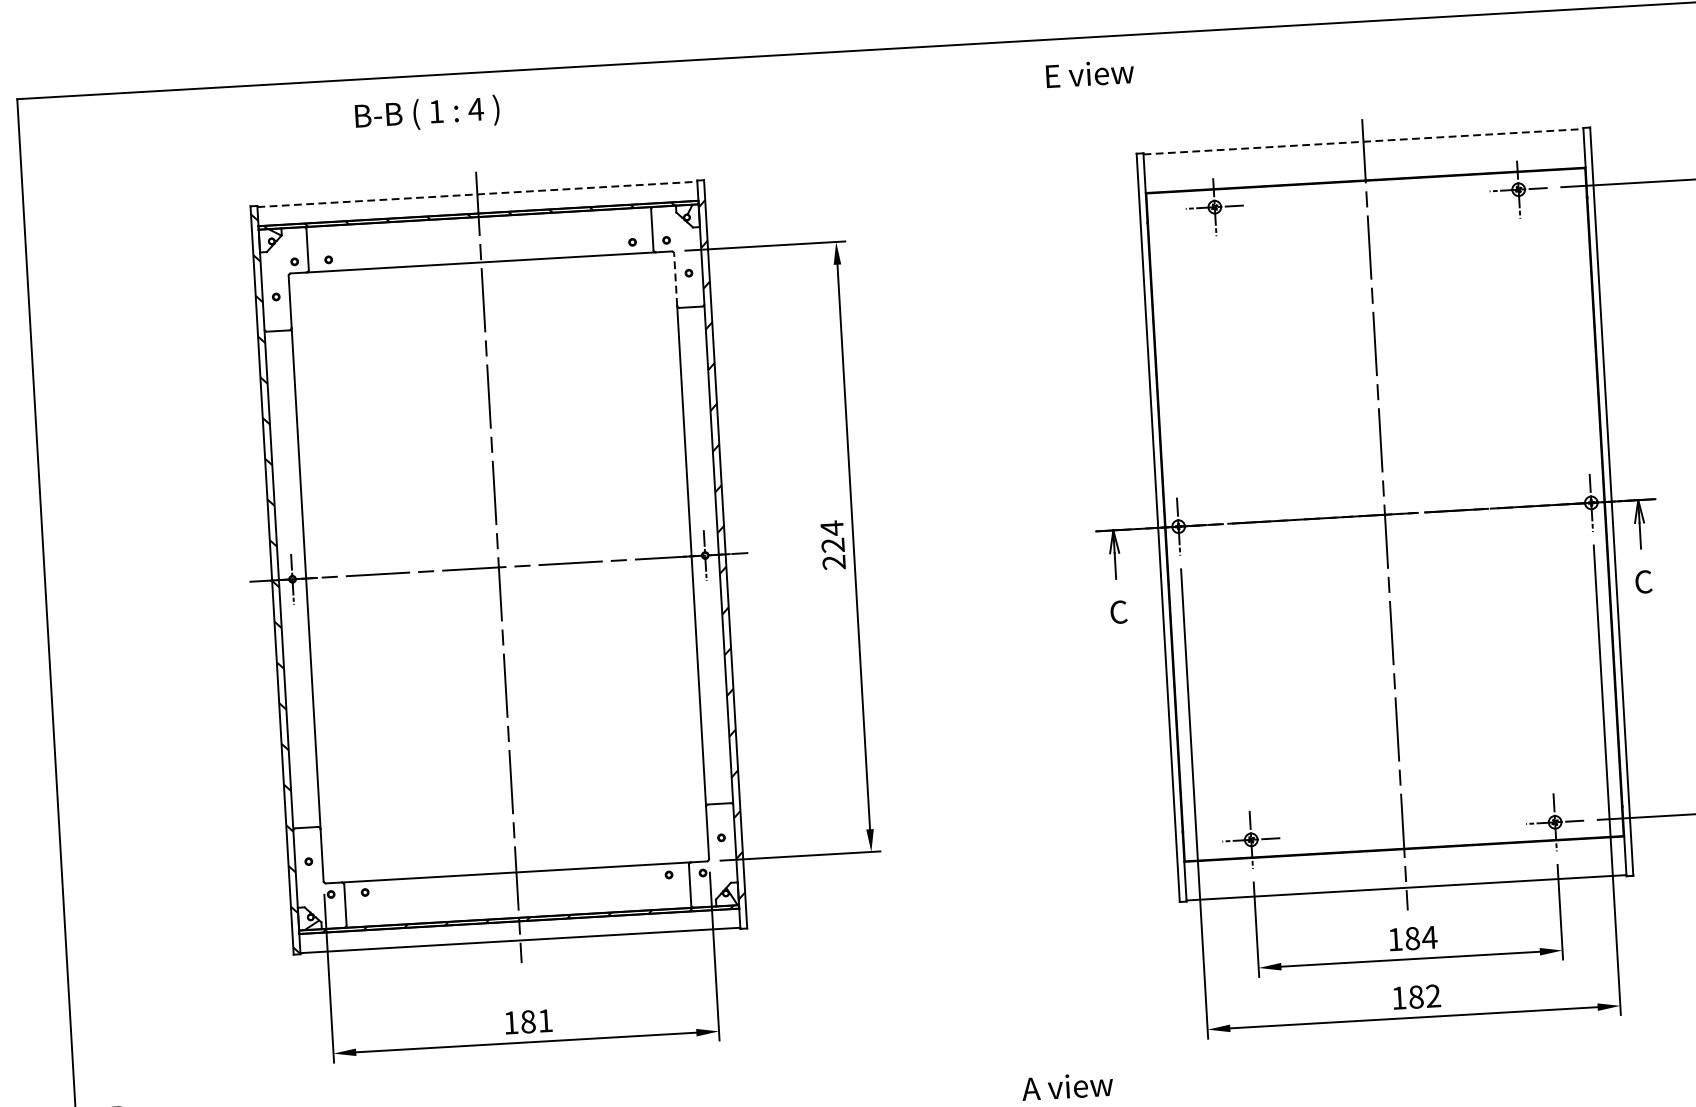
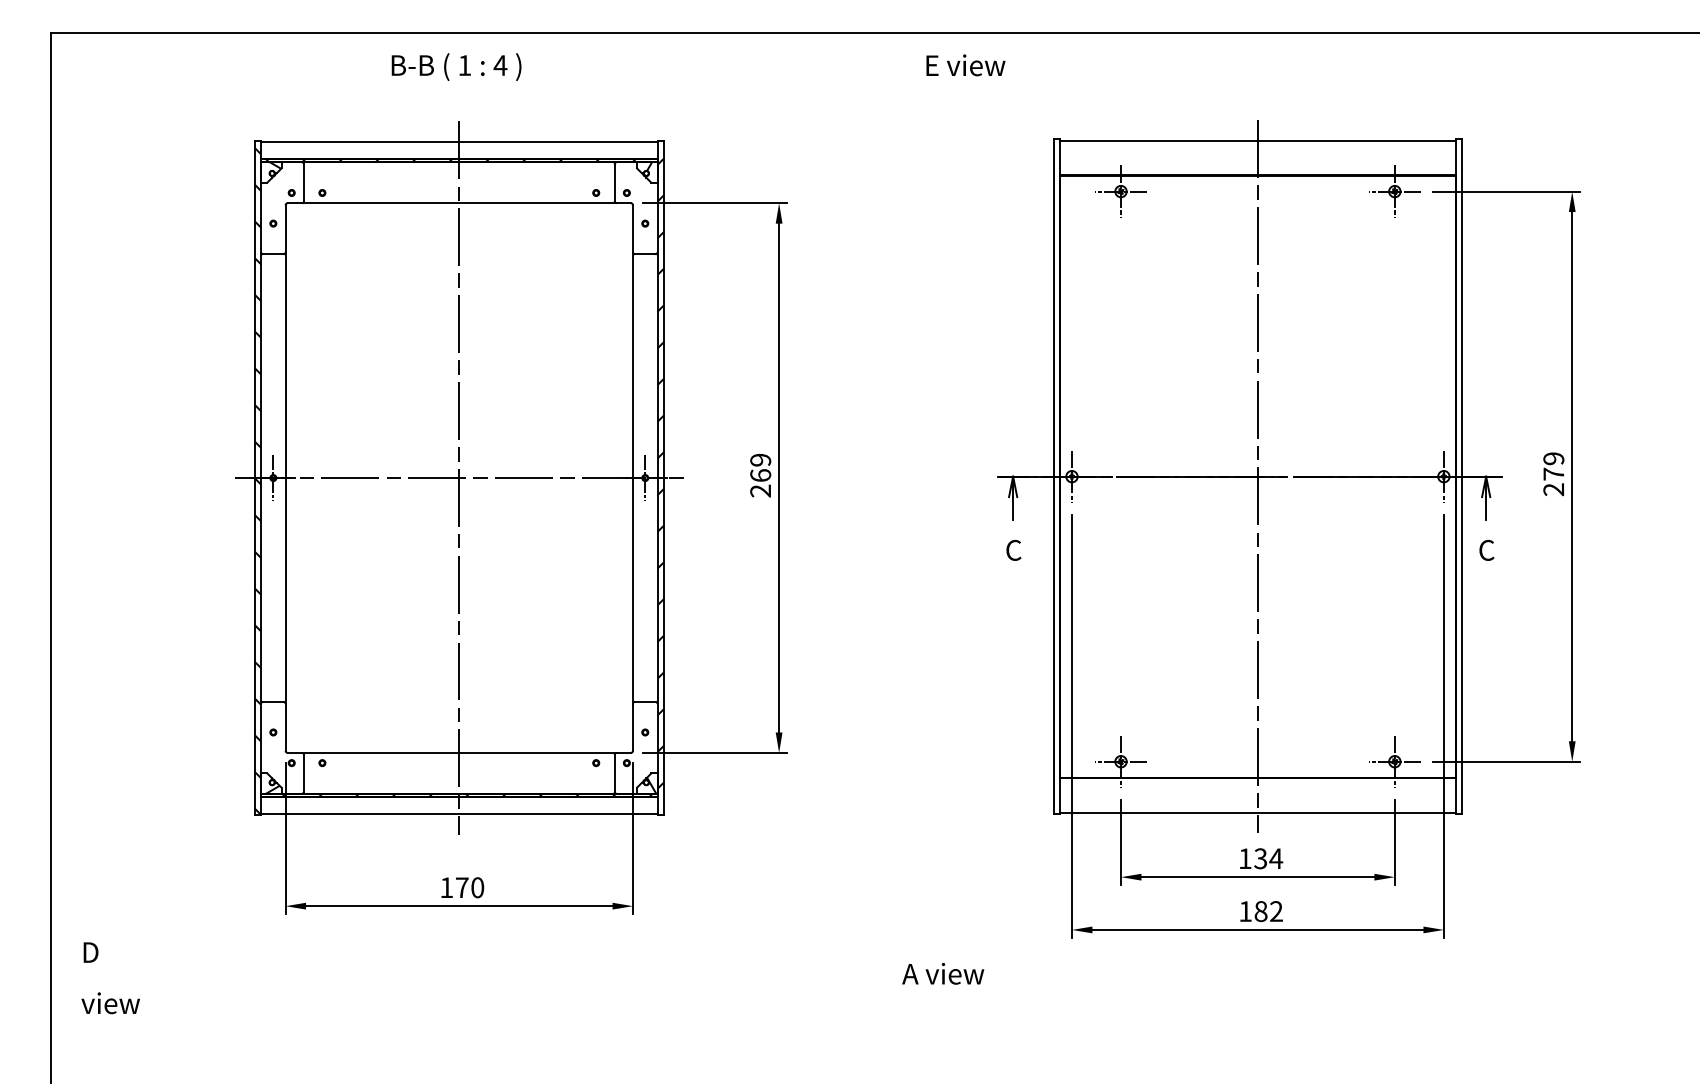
text: (1089, 74) -> (965, 65), moved
text: (427, 113) -> (456, 66), moved
line: (1364, 141) -> (1258, 140), dashed -> solid
line: (477, 193) -> (459, 141), dashed -> solid
line: (676, 279) -> (633, 228), dashed -> solid
text: (832, 536) -> (760, 467), 224 -> 269
text: (1412, 938) -> (1260, 858), 184 -> 134
text: (536, 1021) -> (469, 887), 181 -> 170

